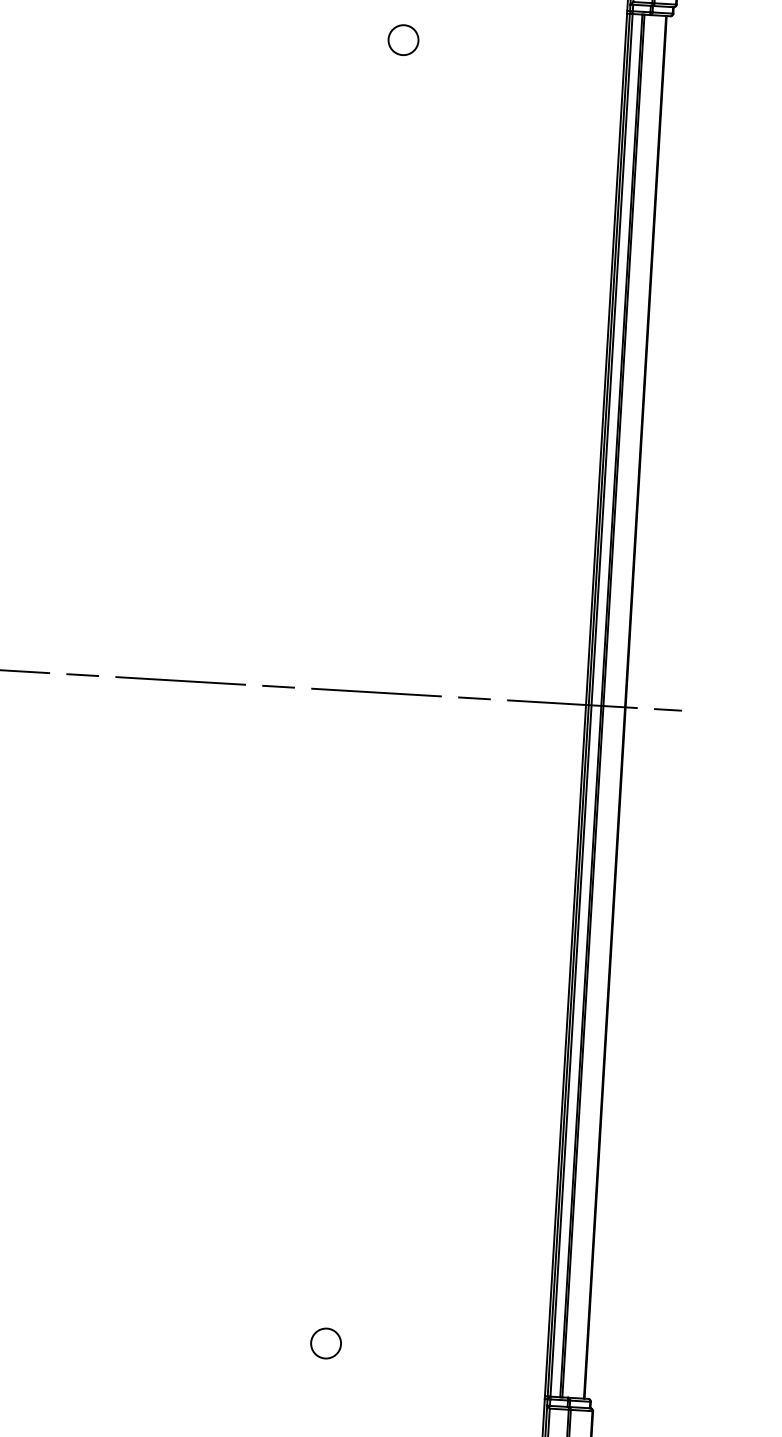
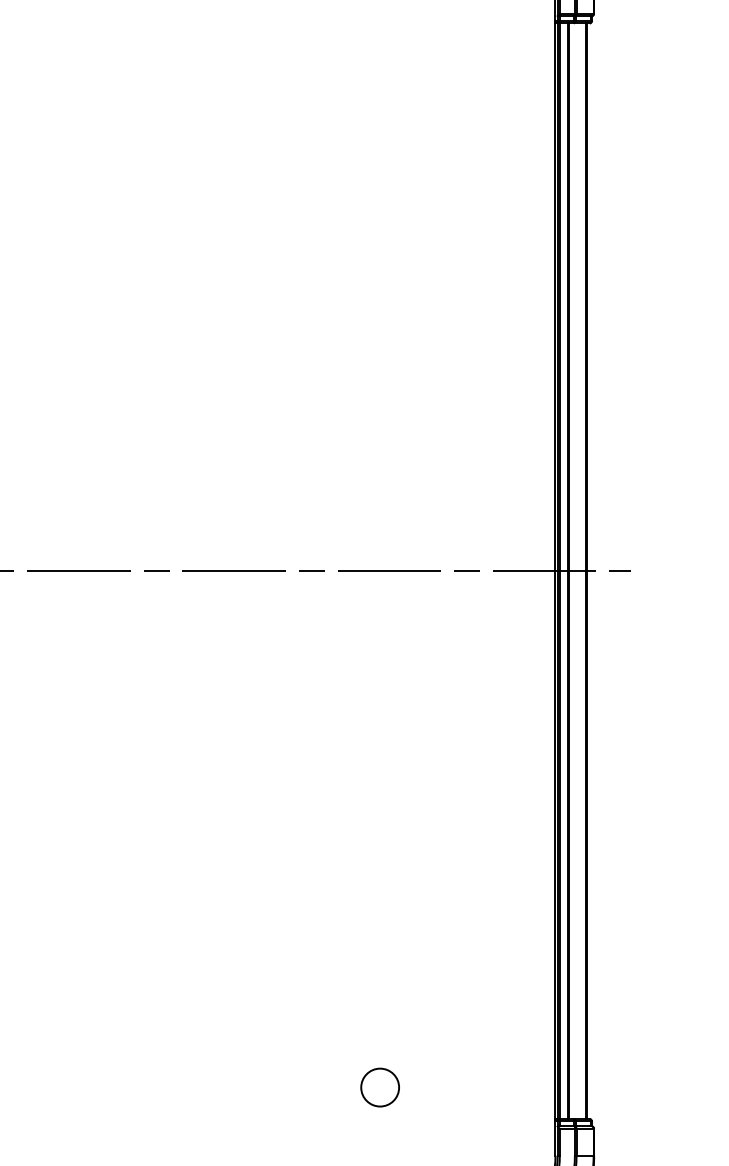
circle: (402, 39) -> (379, 54), removed
circle: (325, 1343) -> (379, 1087), size x1.6

